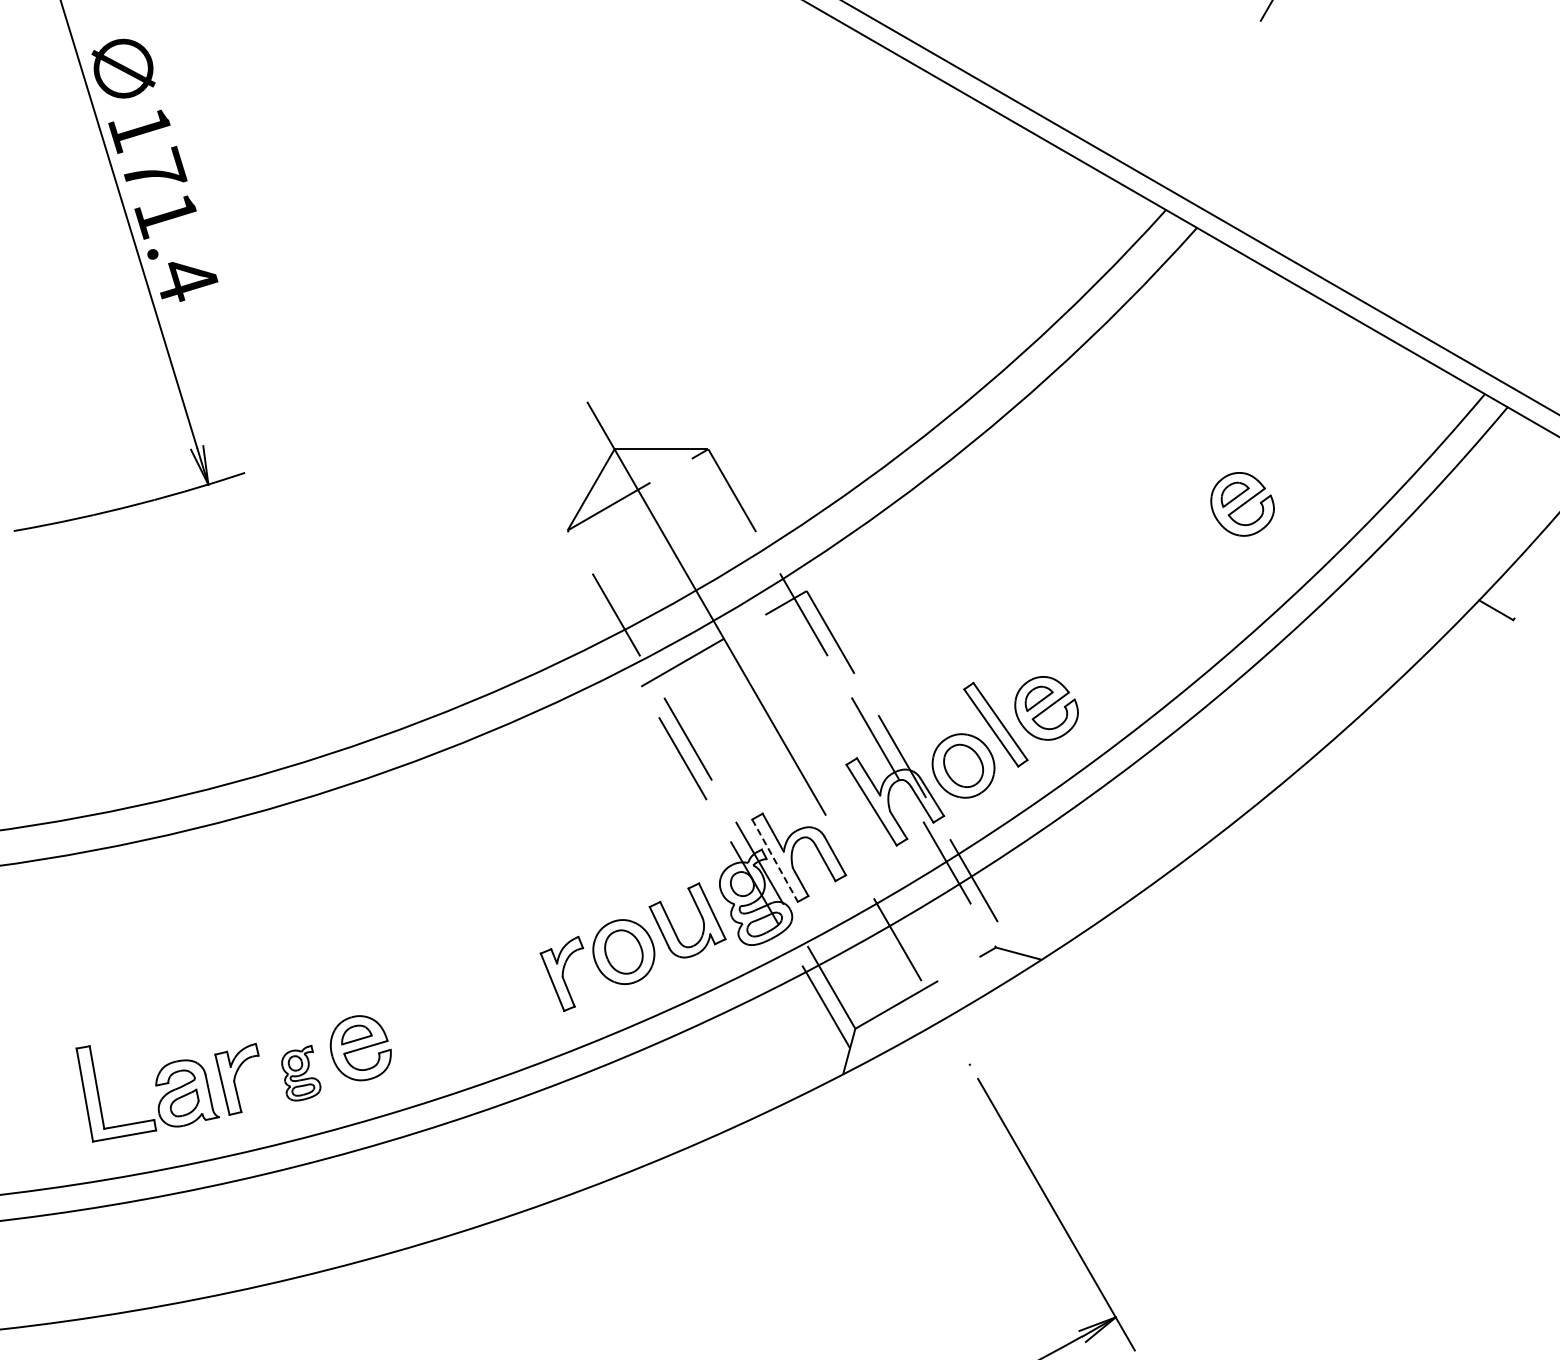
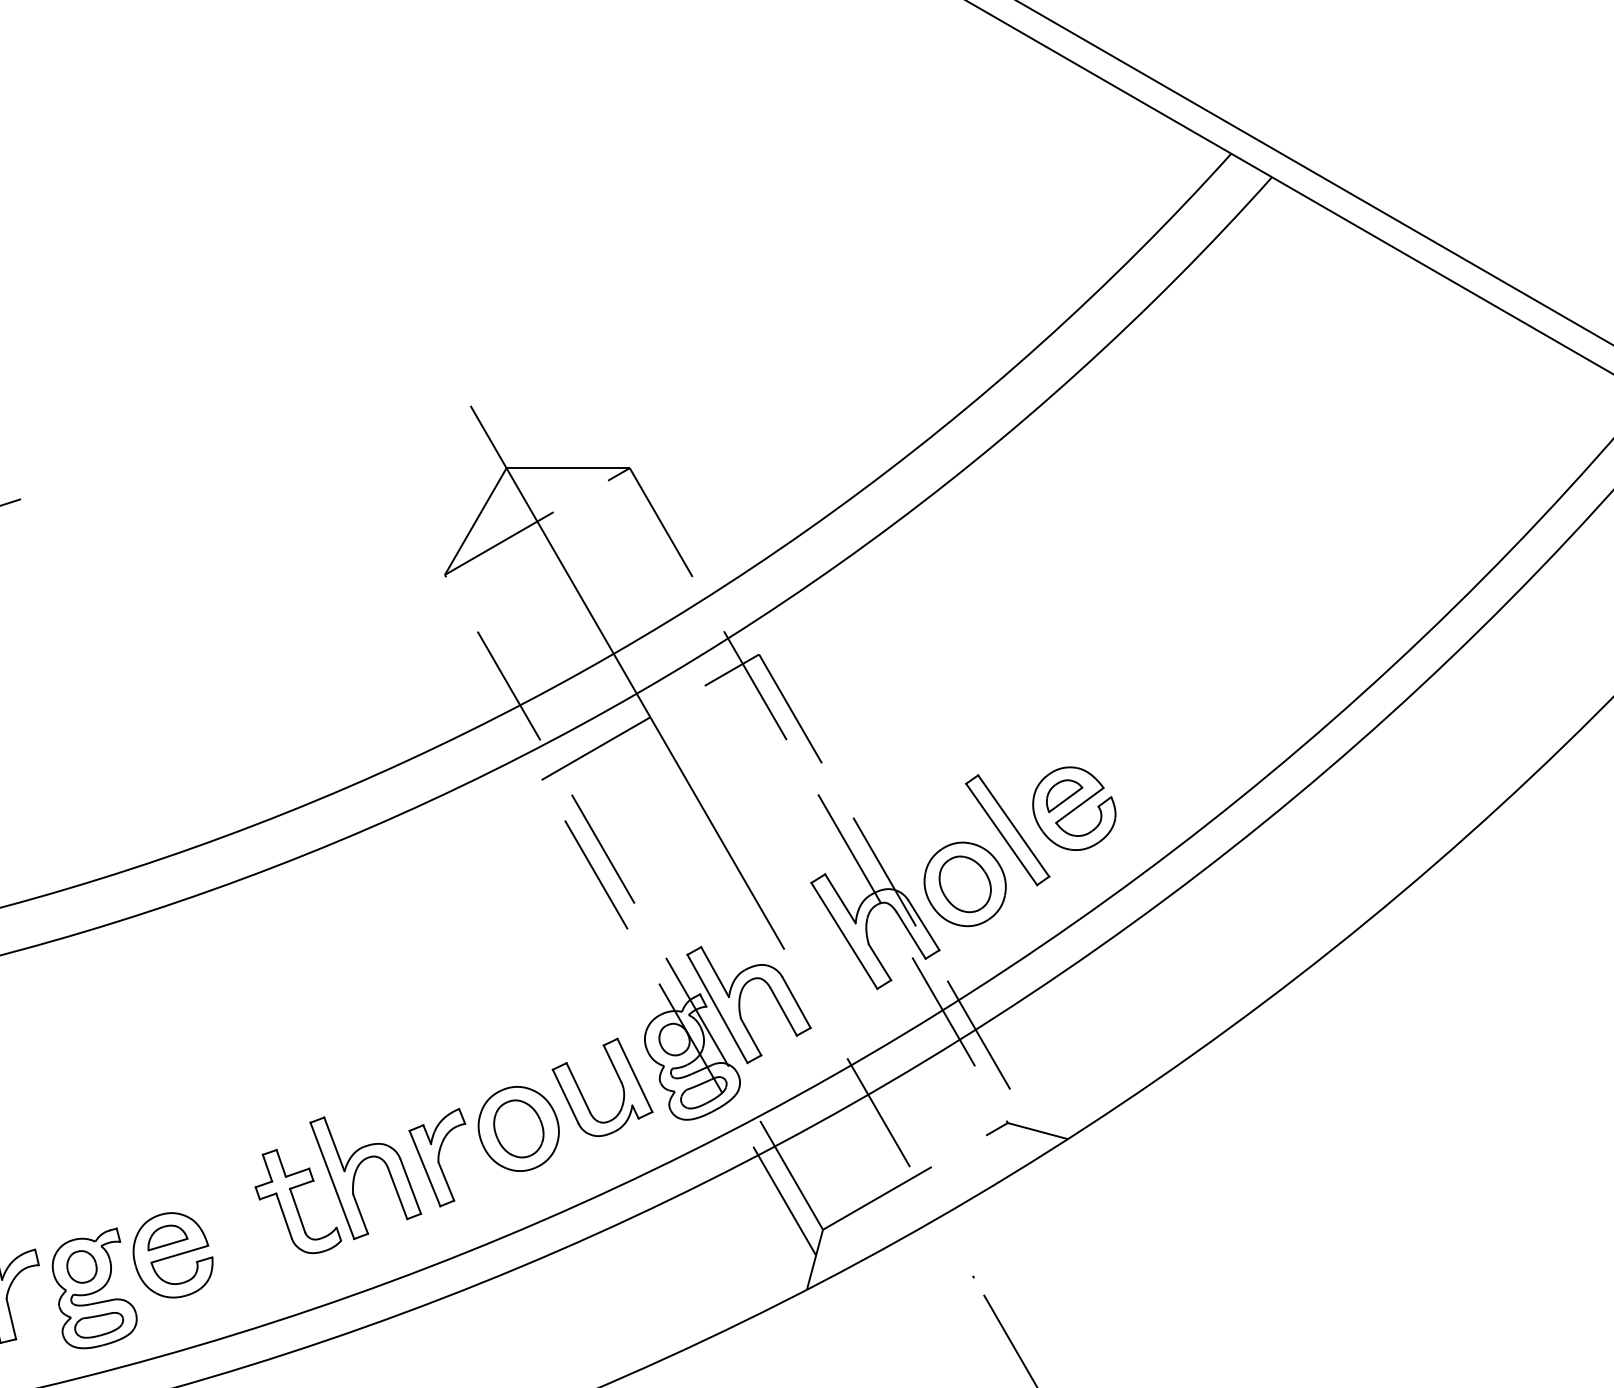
part: (1242, 504) -> (1331, 540), removed
line: (775, 861) -> (718, 1009), dashed -> solid
part: (486, 994) -> (338, 1184), added
part: (301, 1072) -> (95, 1287), size x1.67

